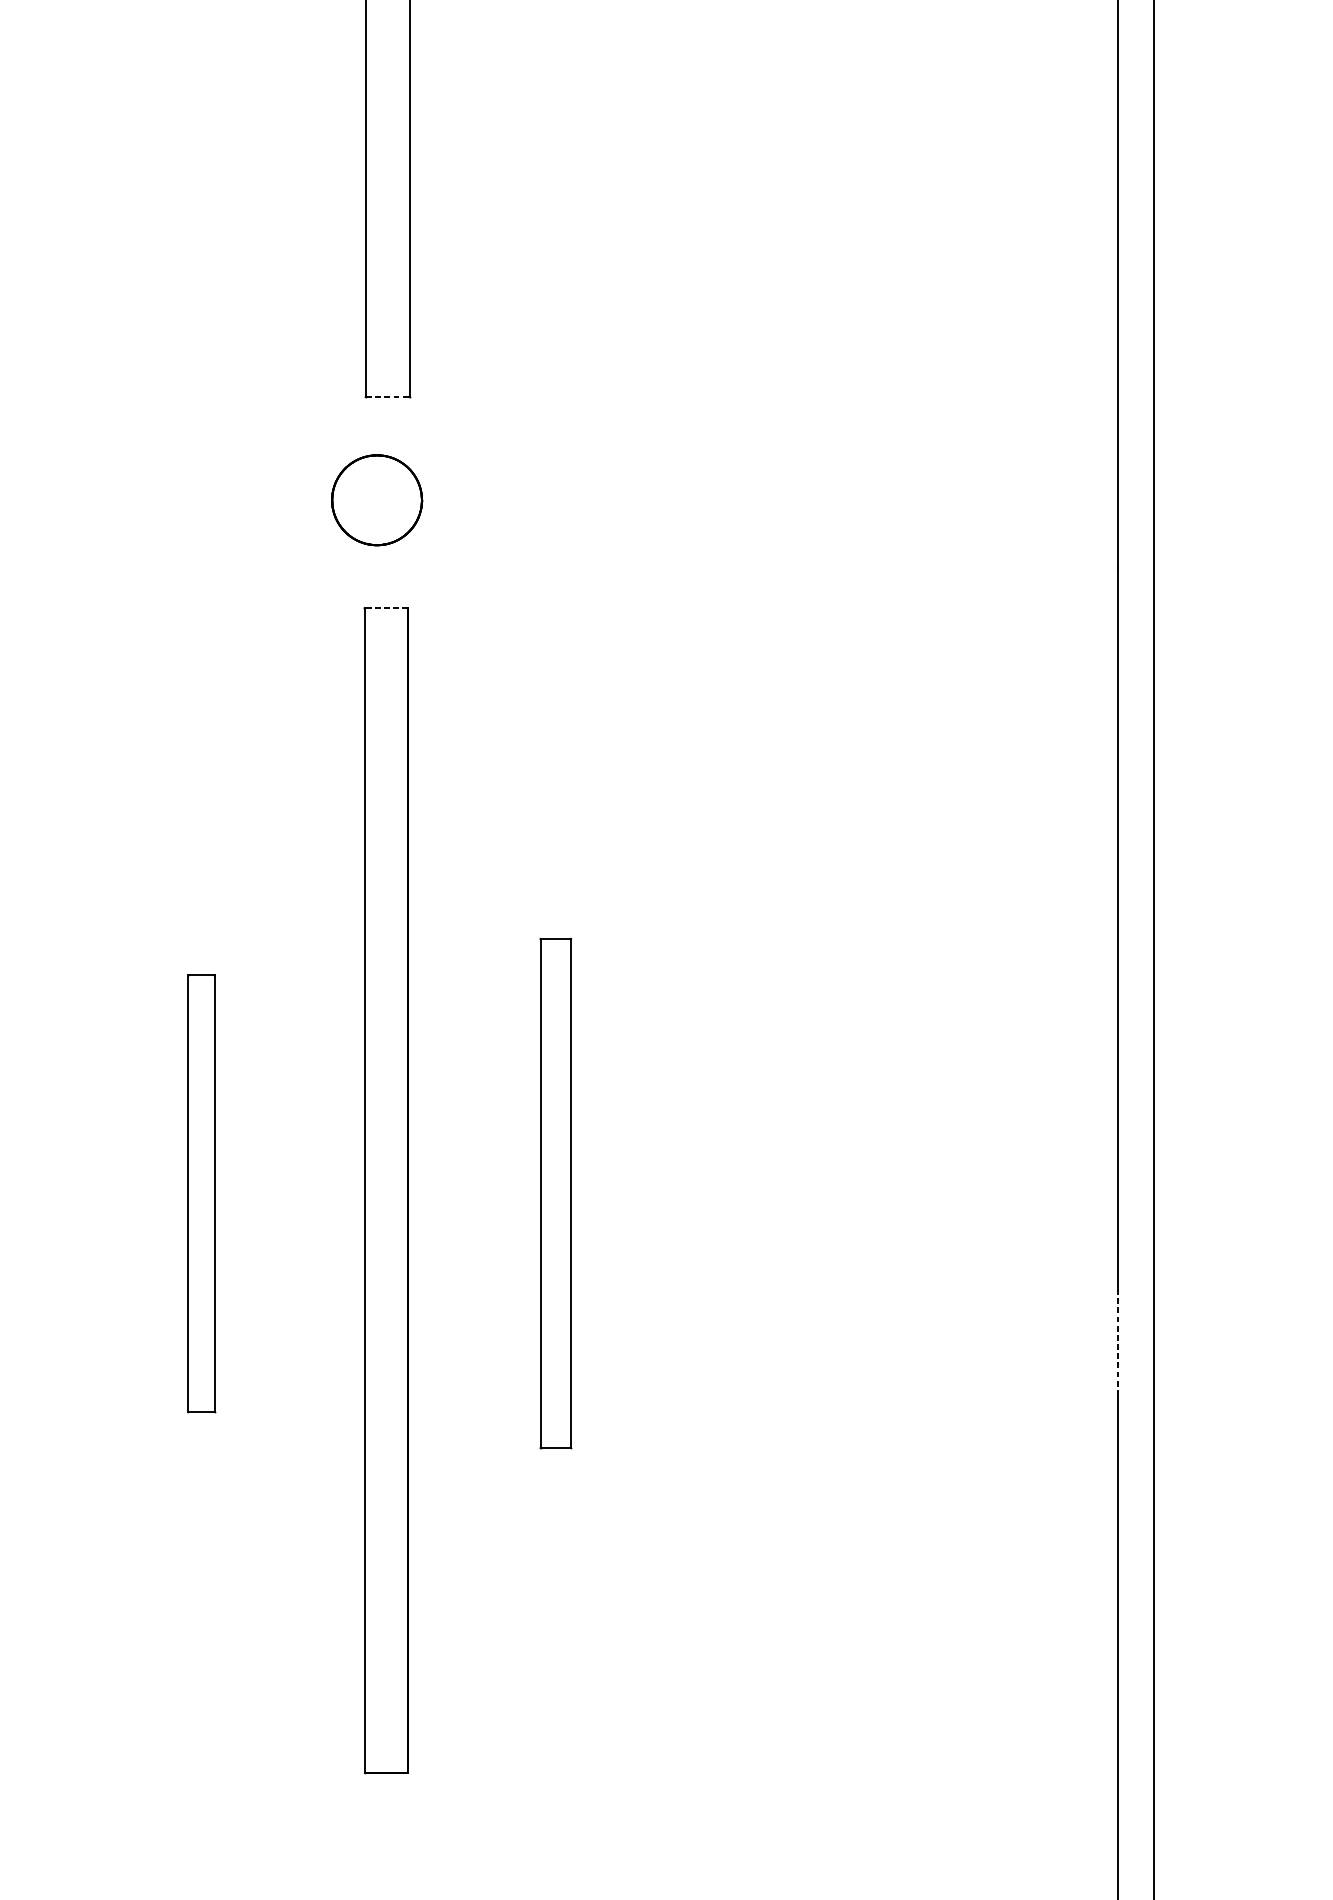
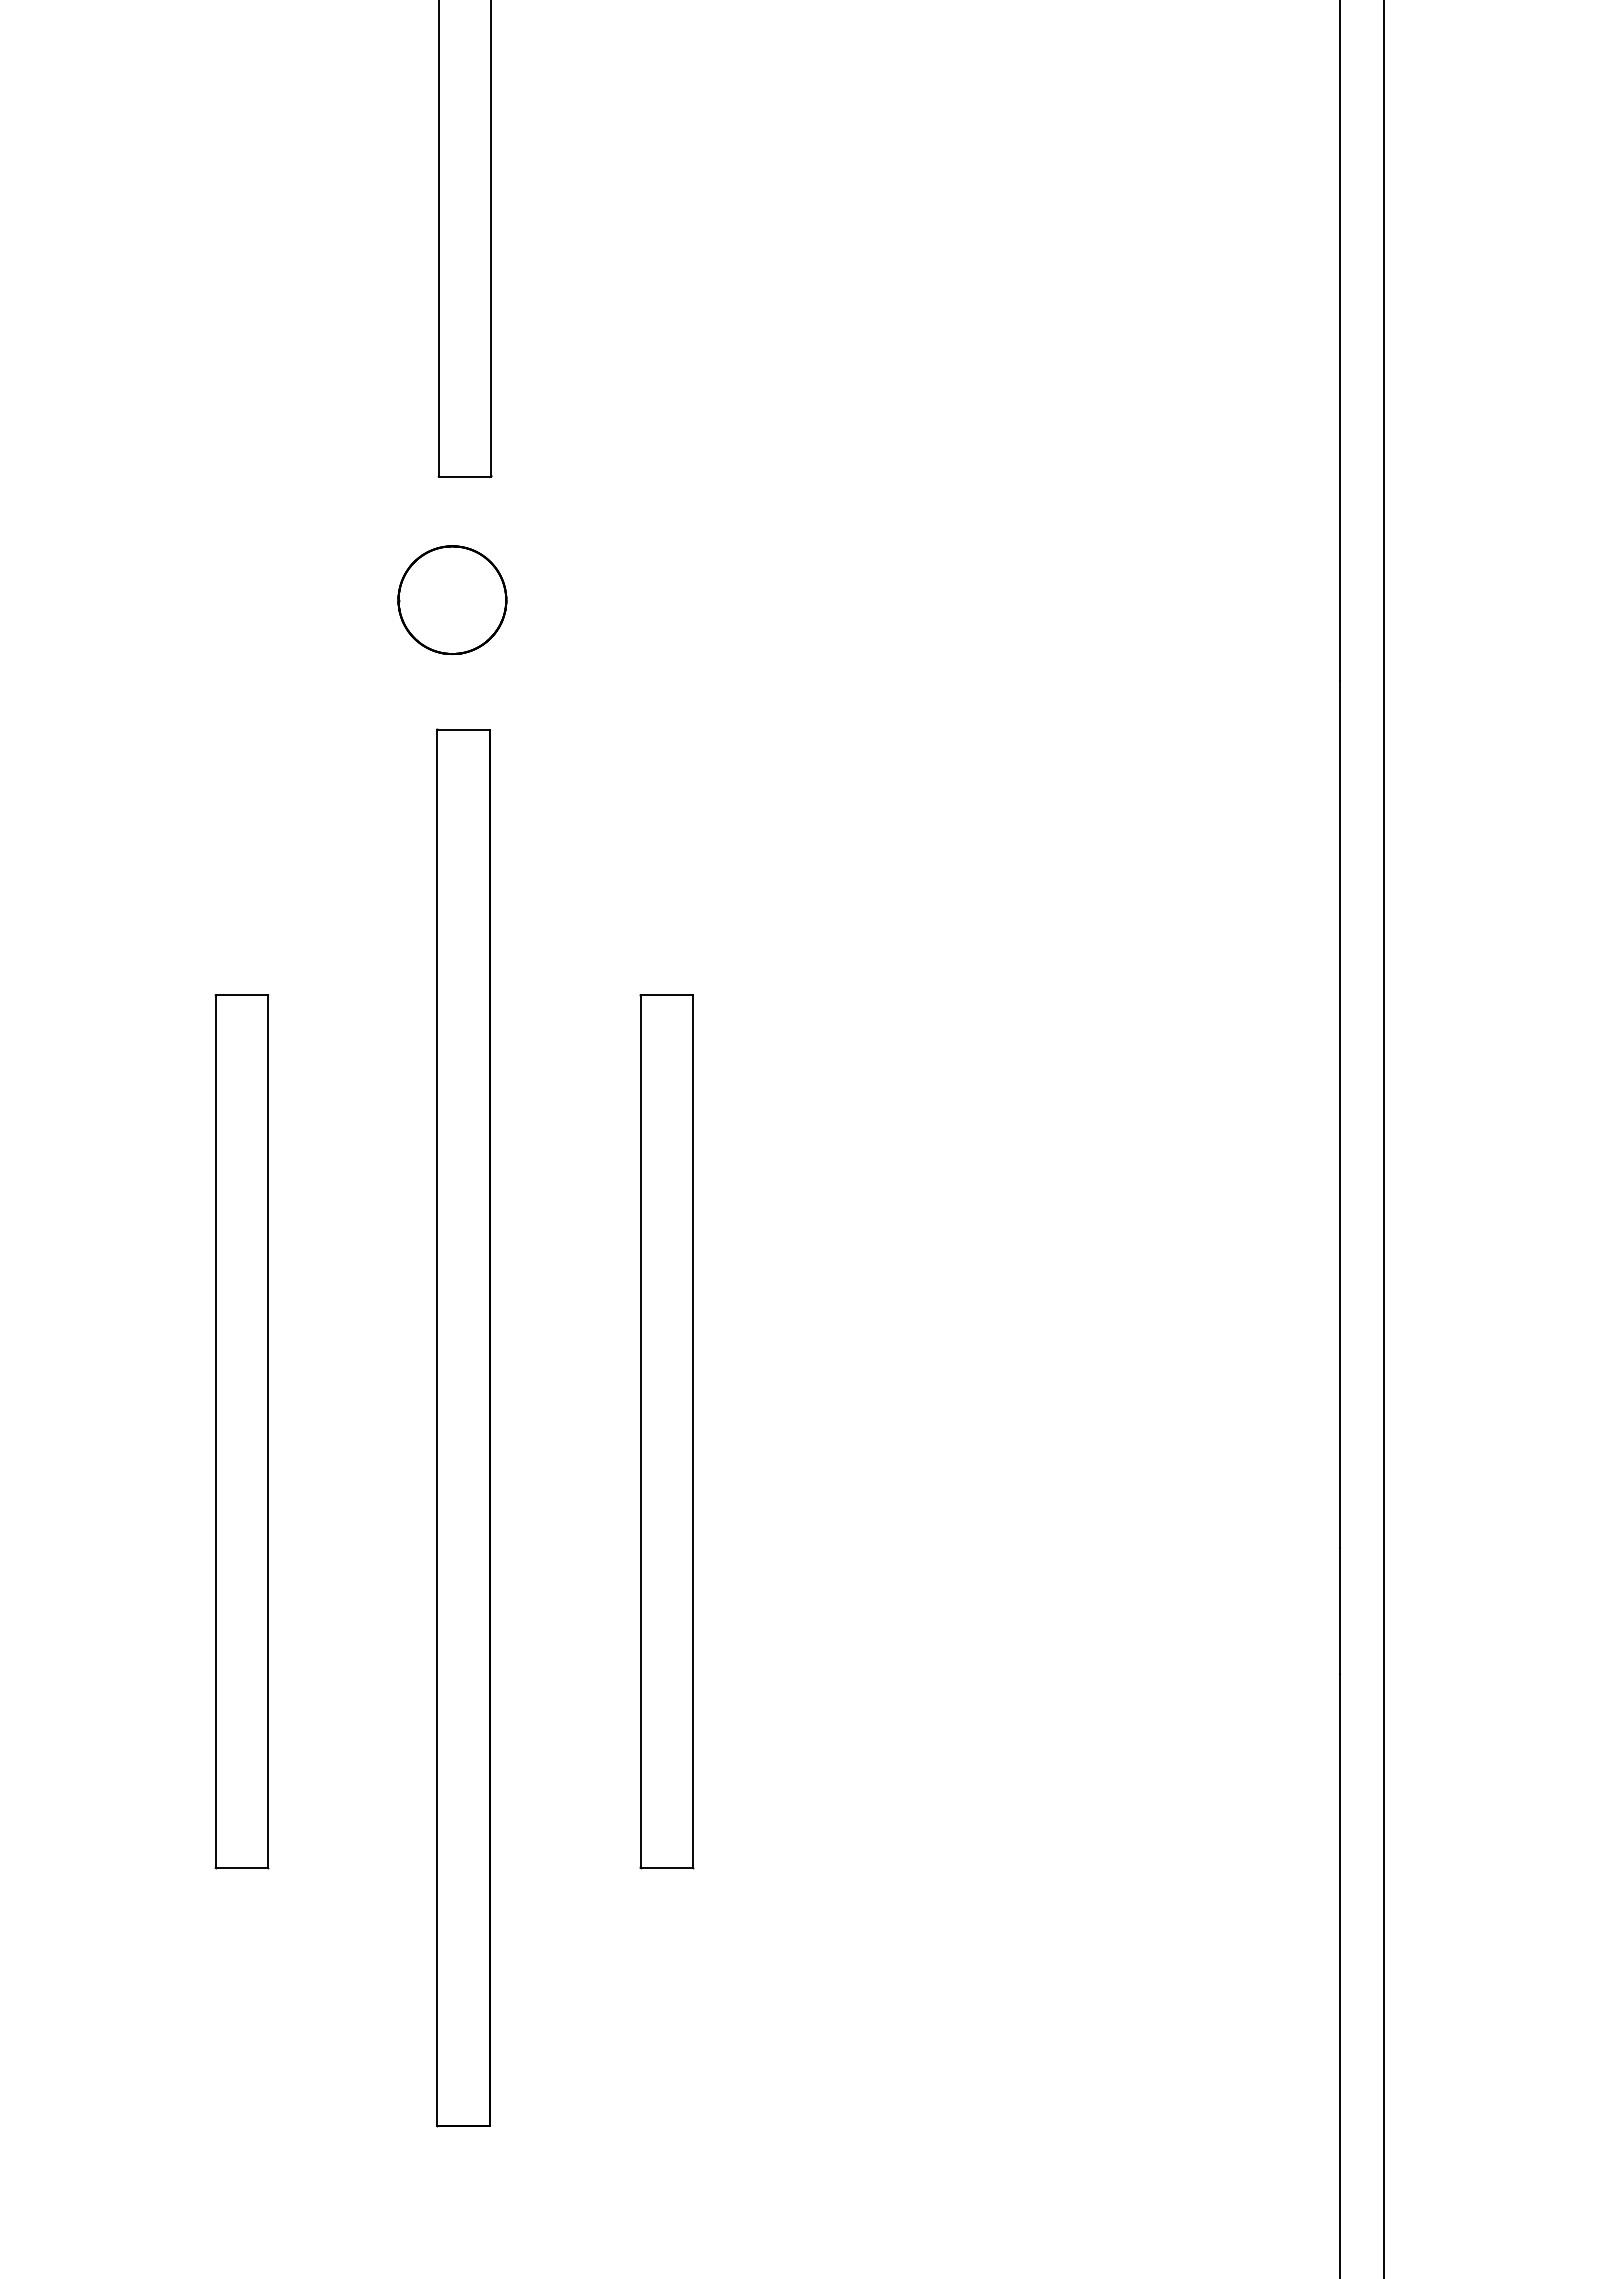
line: (387, 397) -> (465, 476), dashed -> solid
line: (386, 608) -> (463, 729), dashed -> solid
part: (201, 1193) -> (241, 1431), size x1.67
part: (555, 1193) -> (666, 1431), size x1.43
line: (1117, 1342) -> (1340, 1610), dashed -> solid

